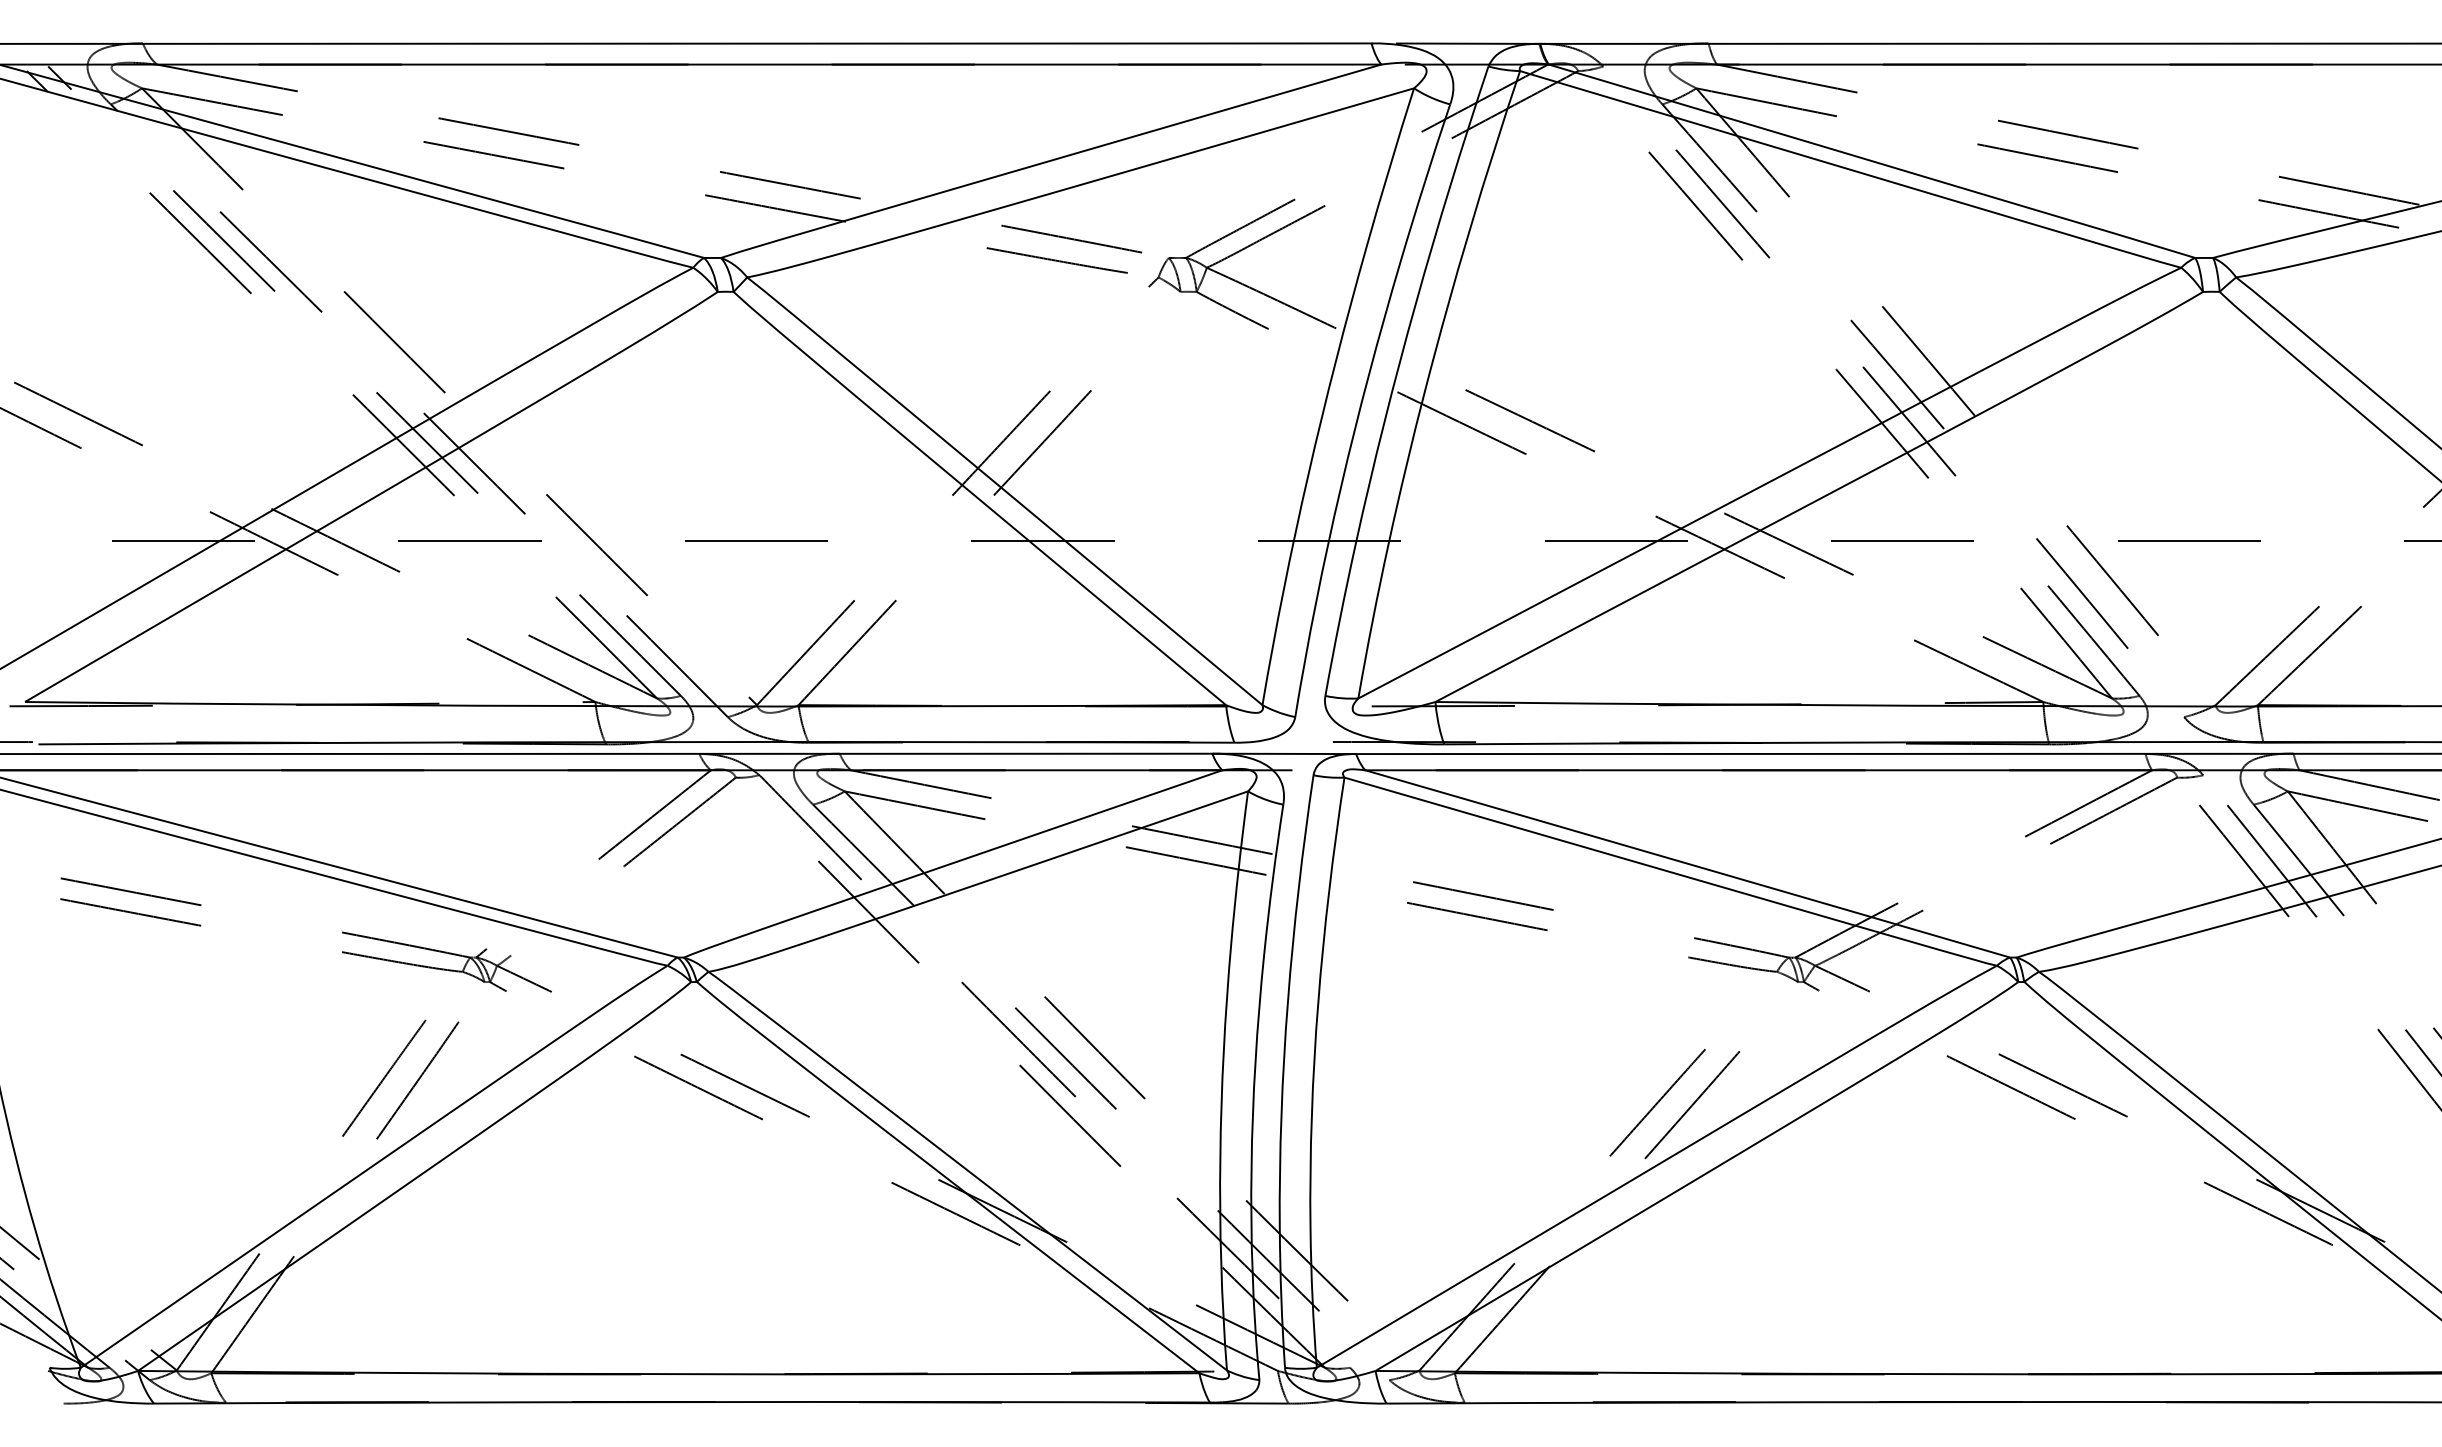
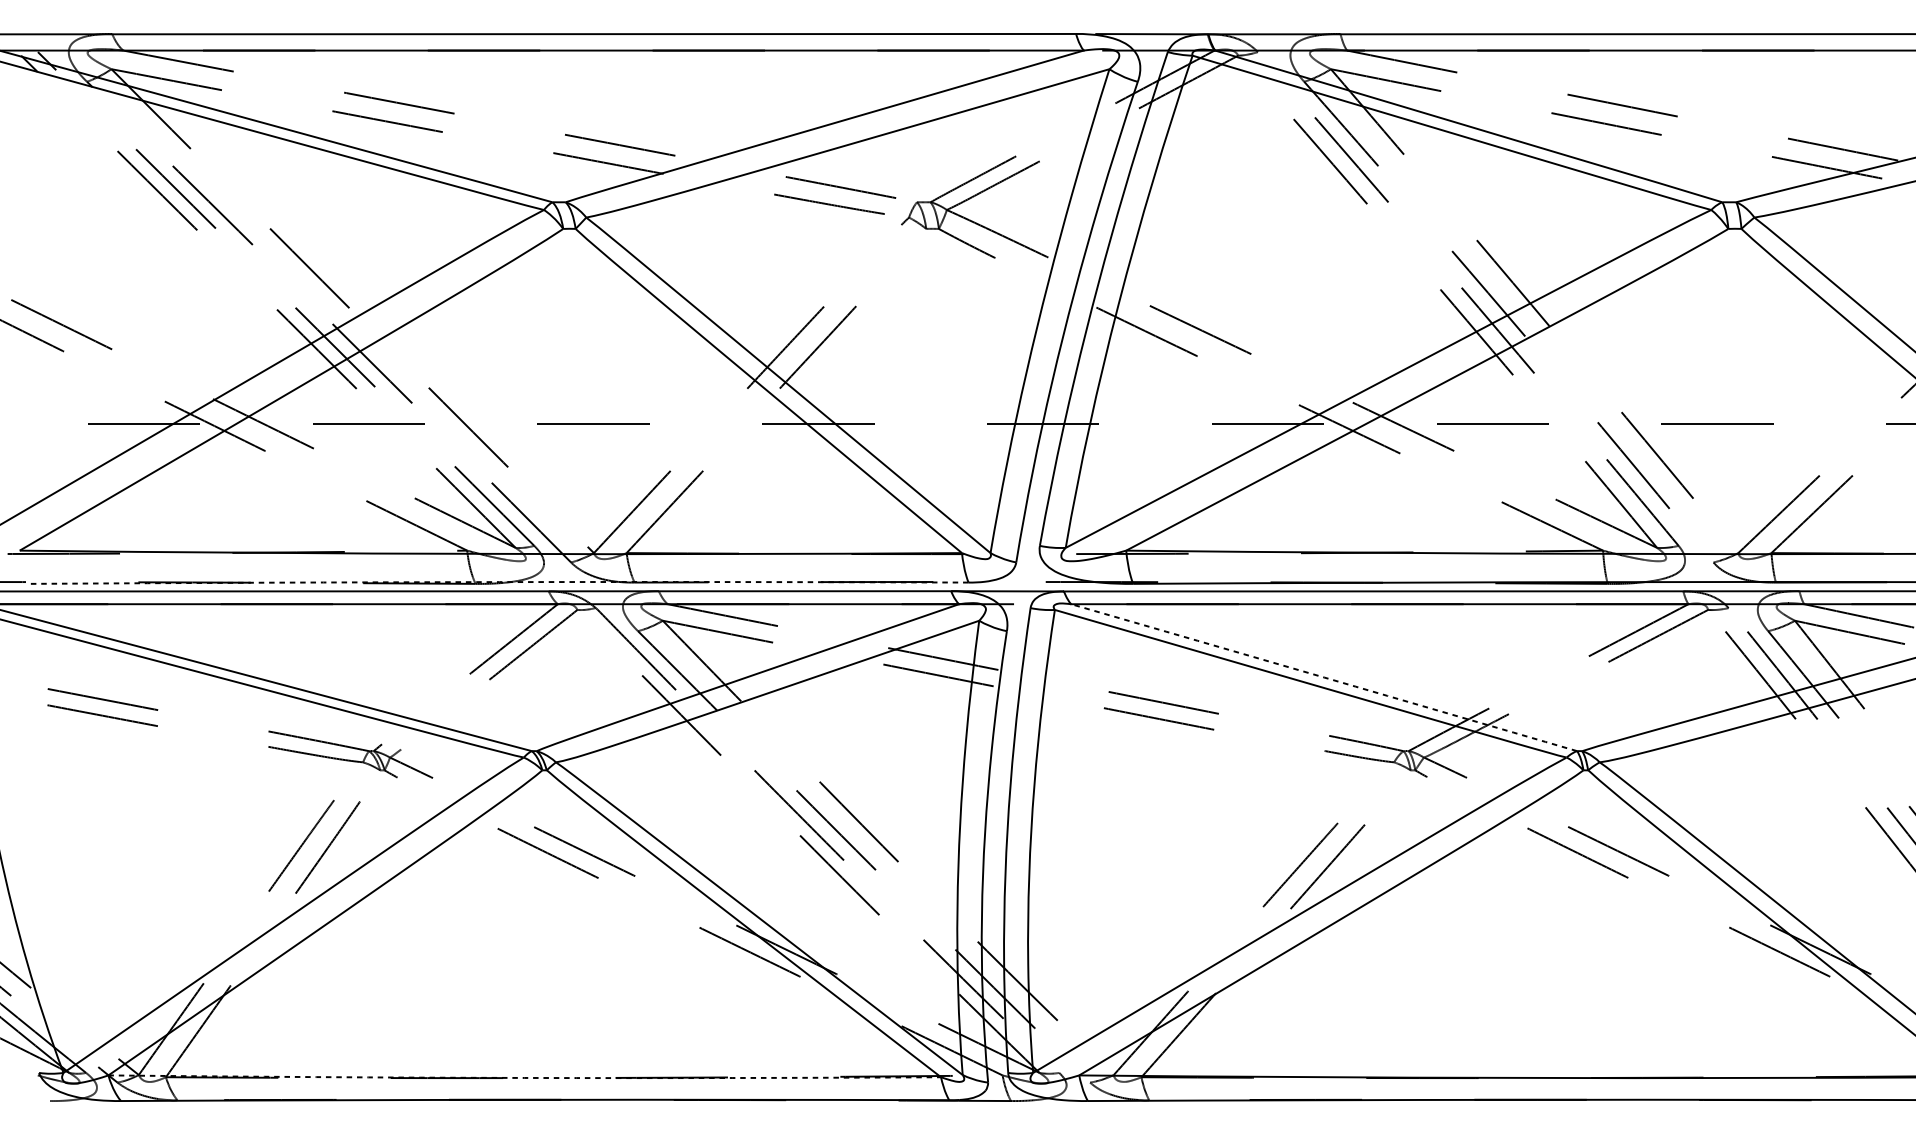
arc: (636, 742) -> (499, 582), solid -> dashed
arc: (1687, 863) -> (1323, 677), solid -> dashed
arc: (668, 1374) -> (524, 1078), solid -> dashed

